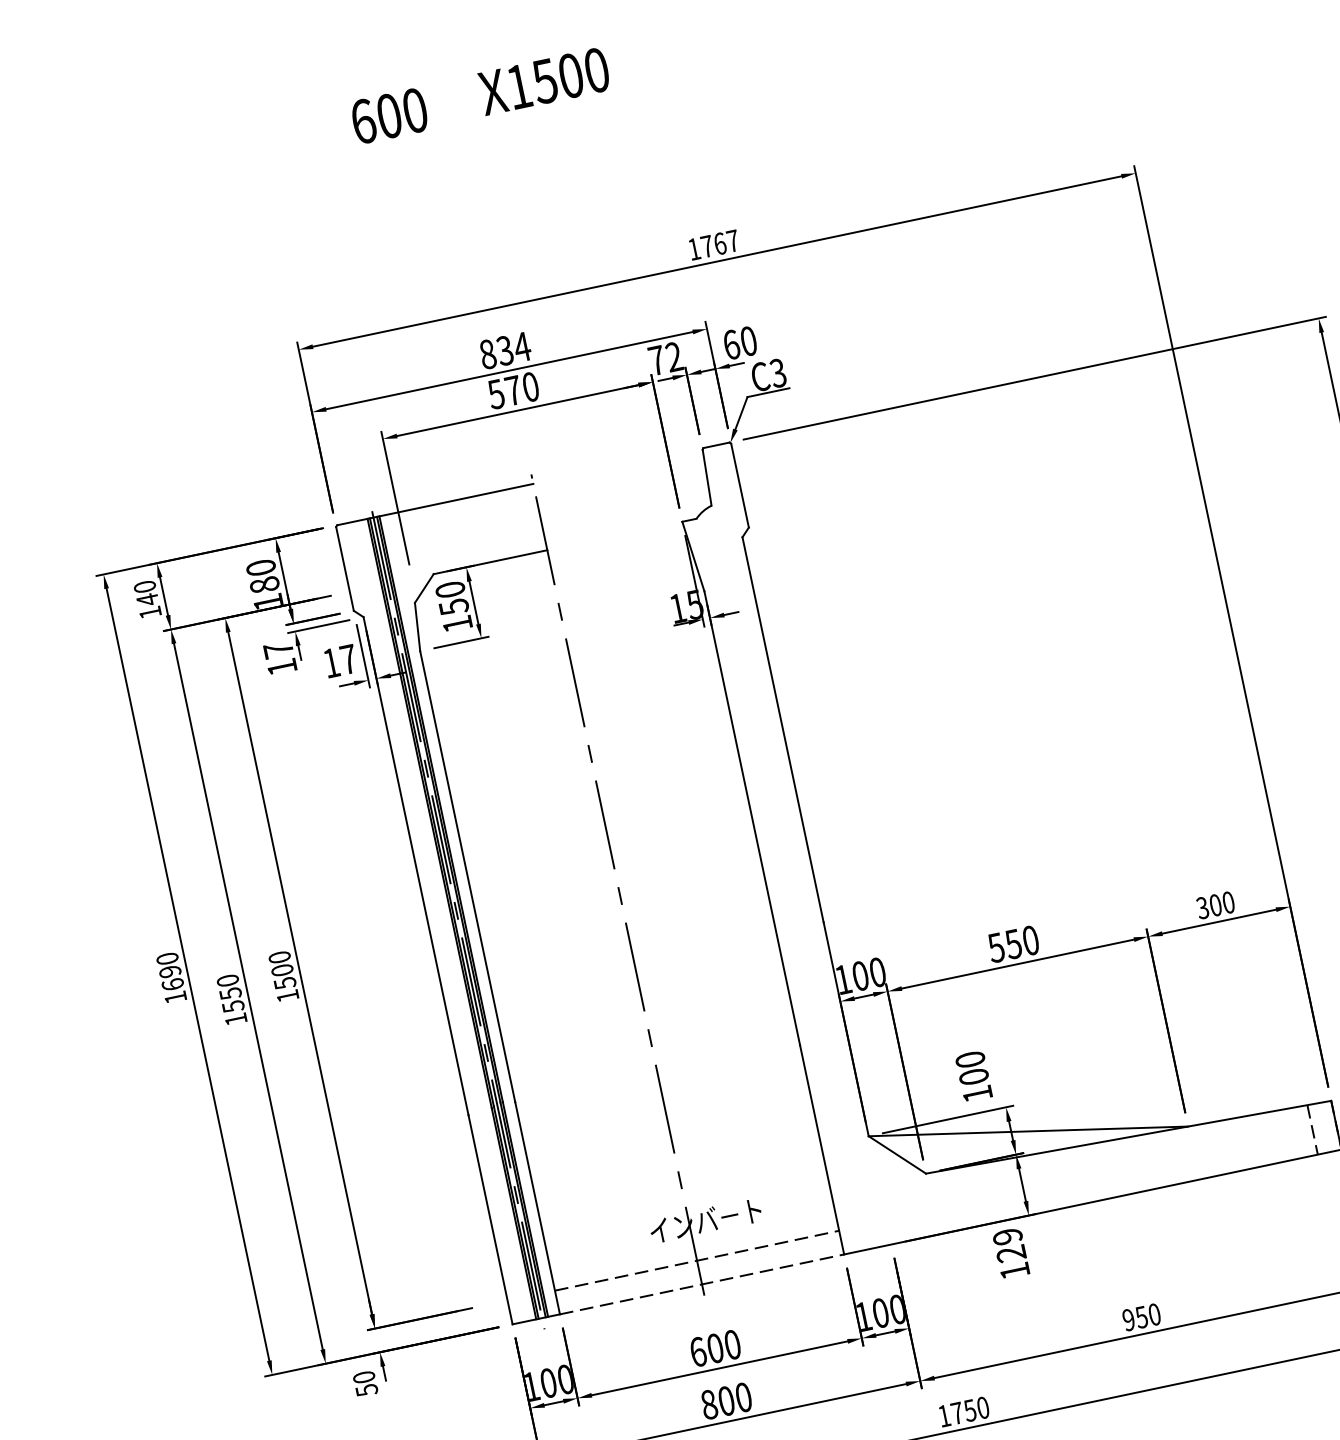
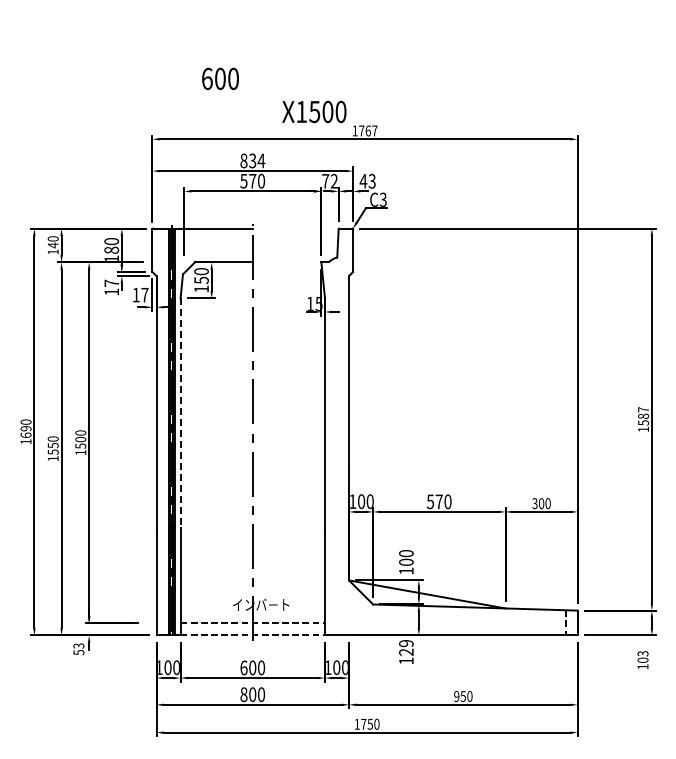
text: (544, 80) -> (314, 111), moved
text: (389, 115) -> (220, 78), moved
text: (739, 341) -> (367, 180), 60 -> 43
line: (467, 877) -> (180, 413), solid -> dashed
text: (1011, 943) -> (438, 501), 550 -> 570
text: (363, 1376) -> (78, 645), 50 -> 53

